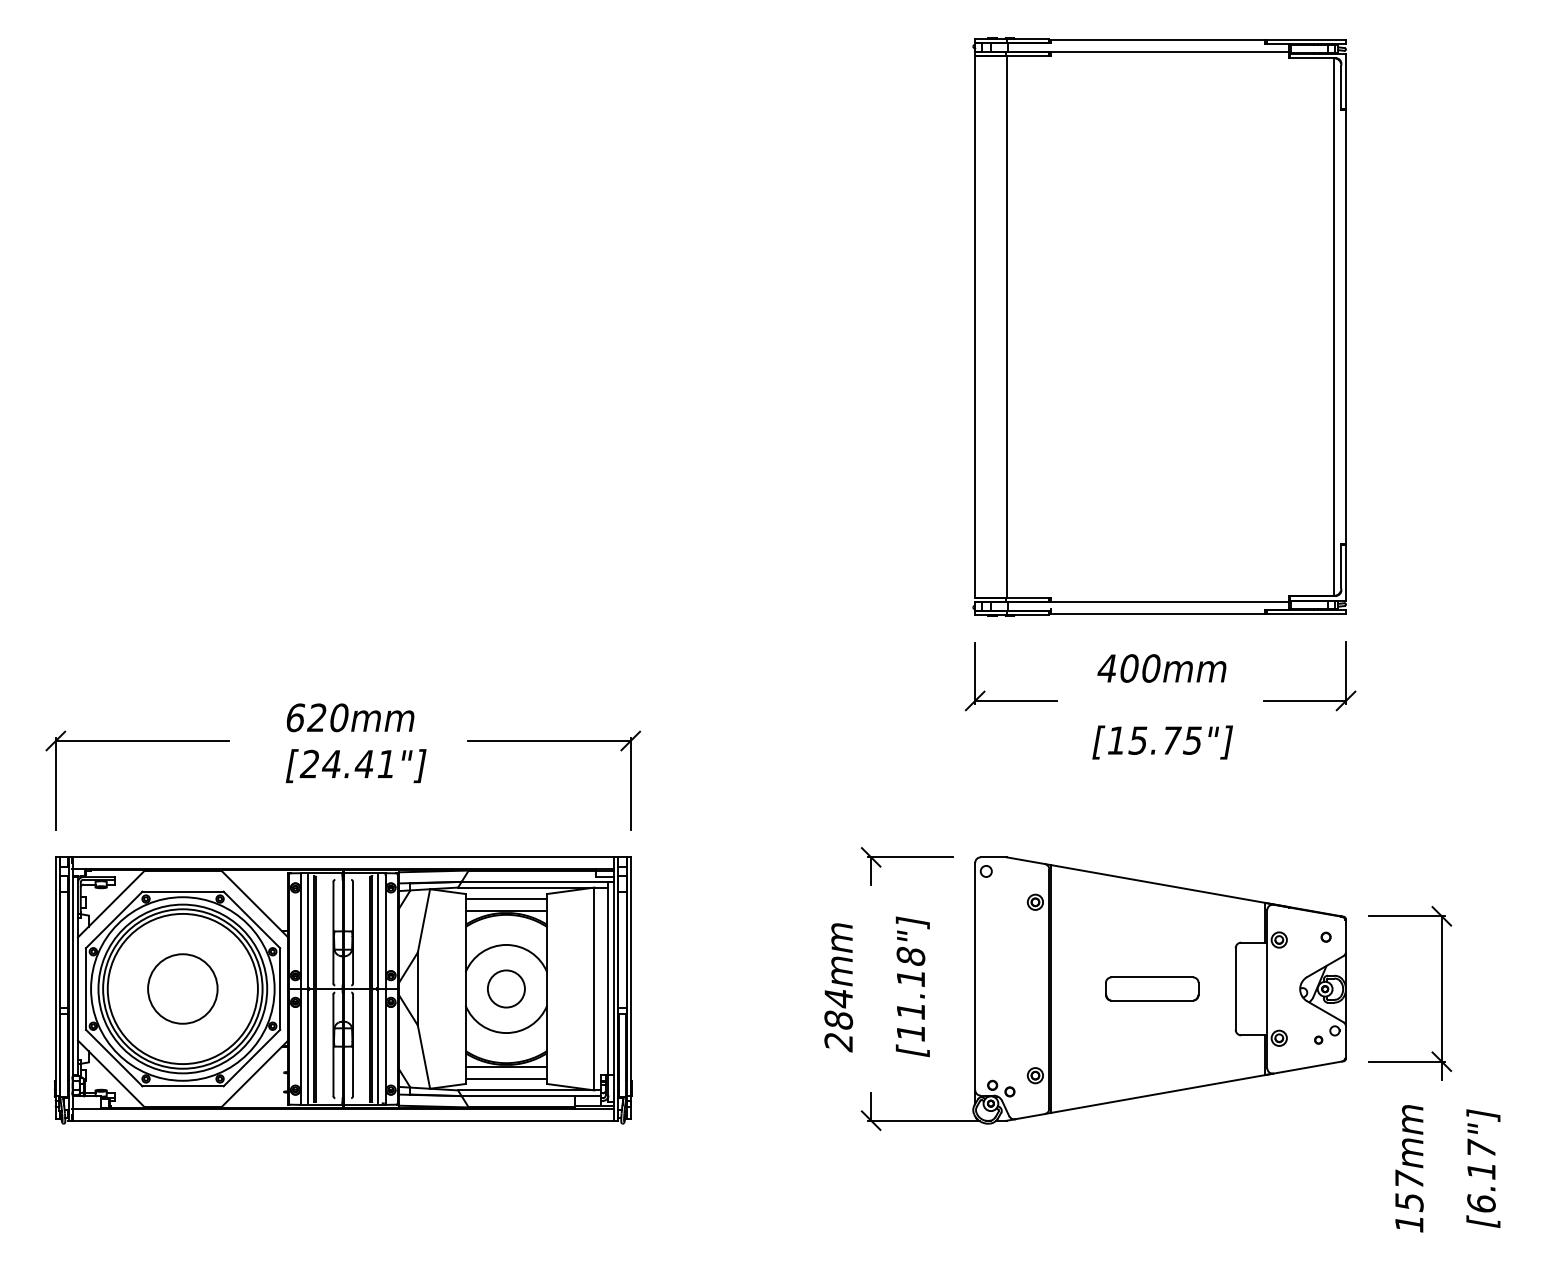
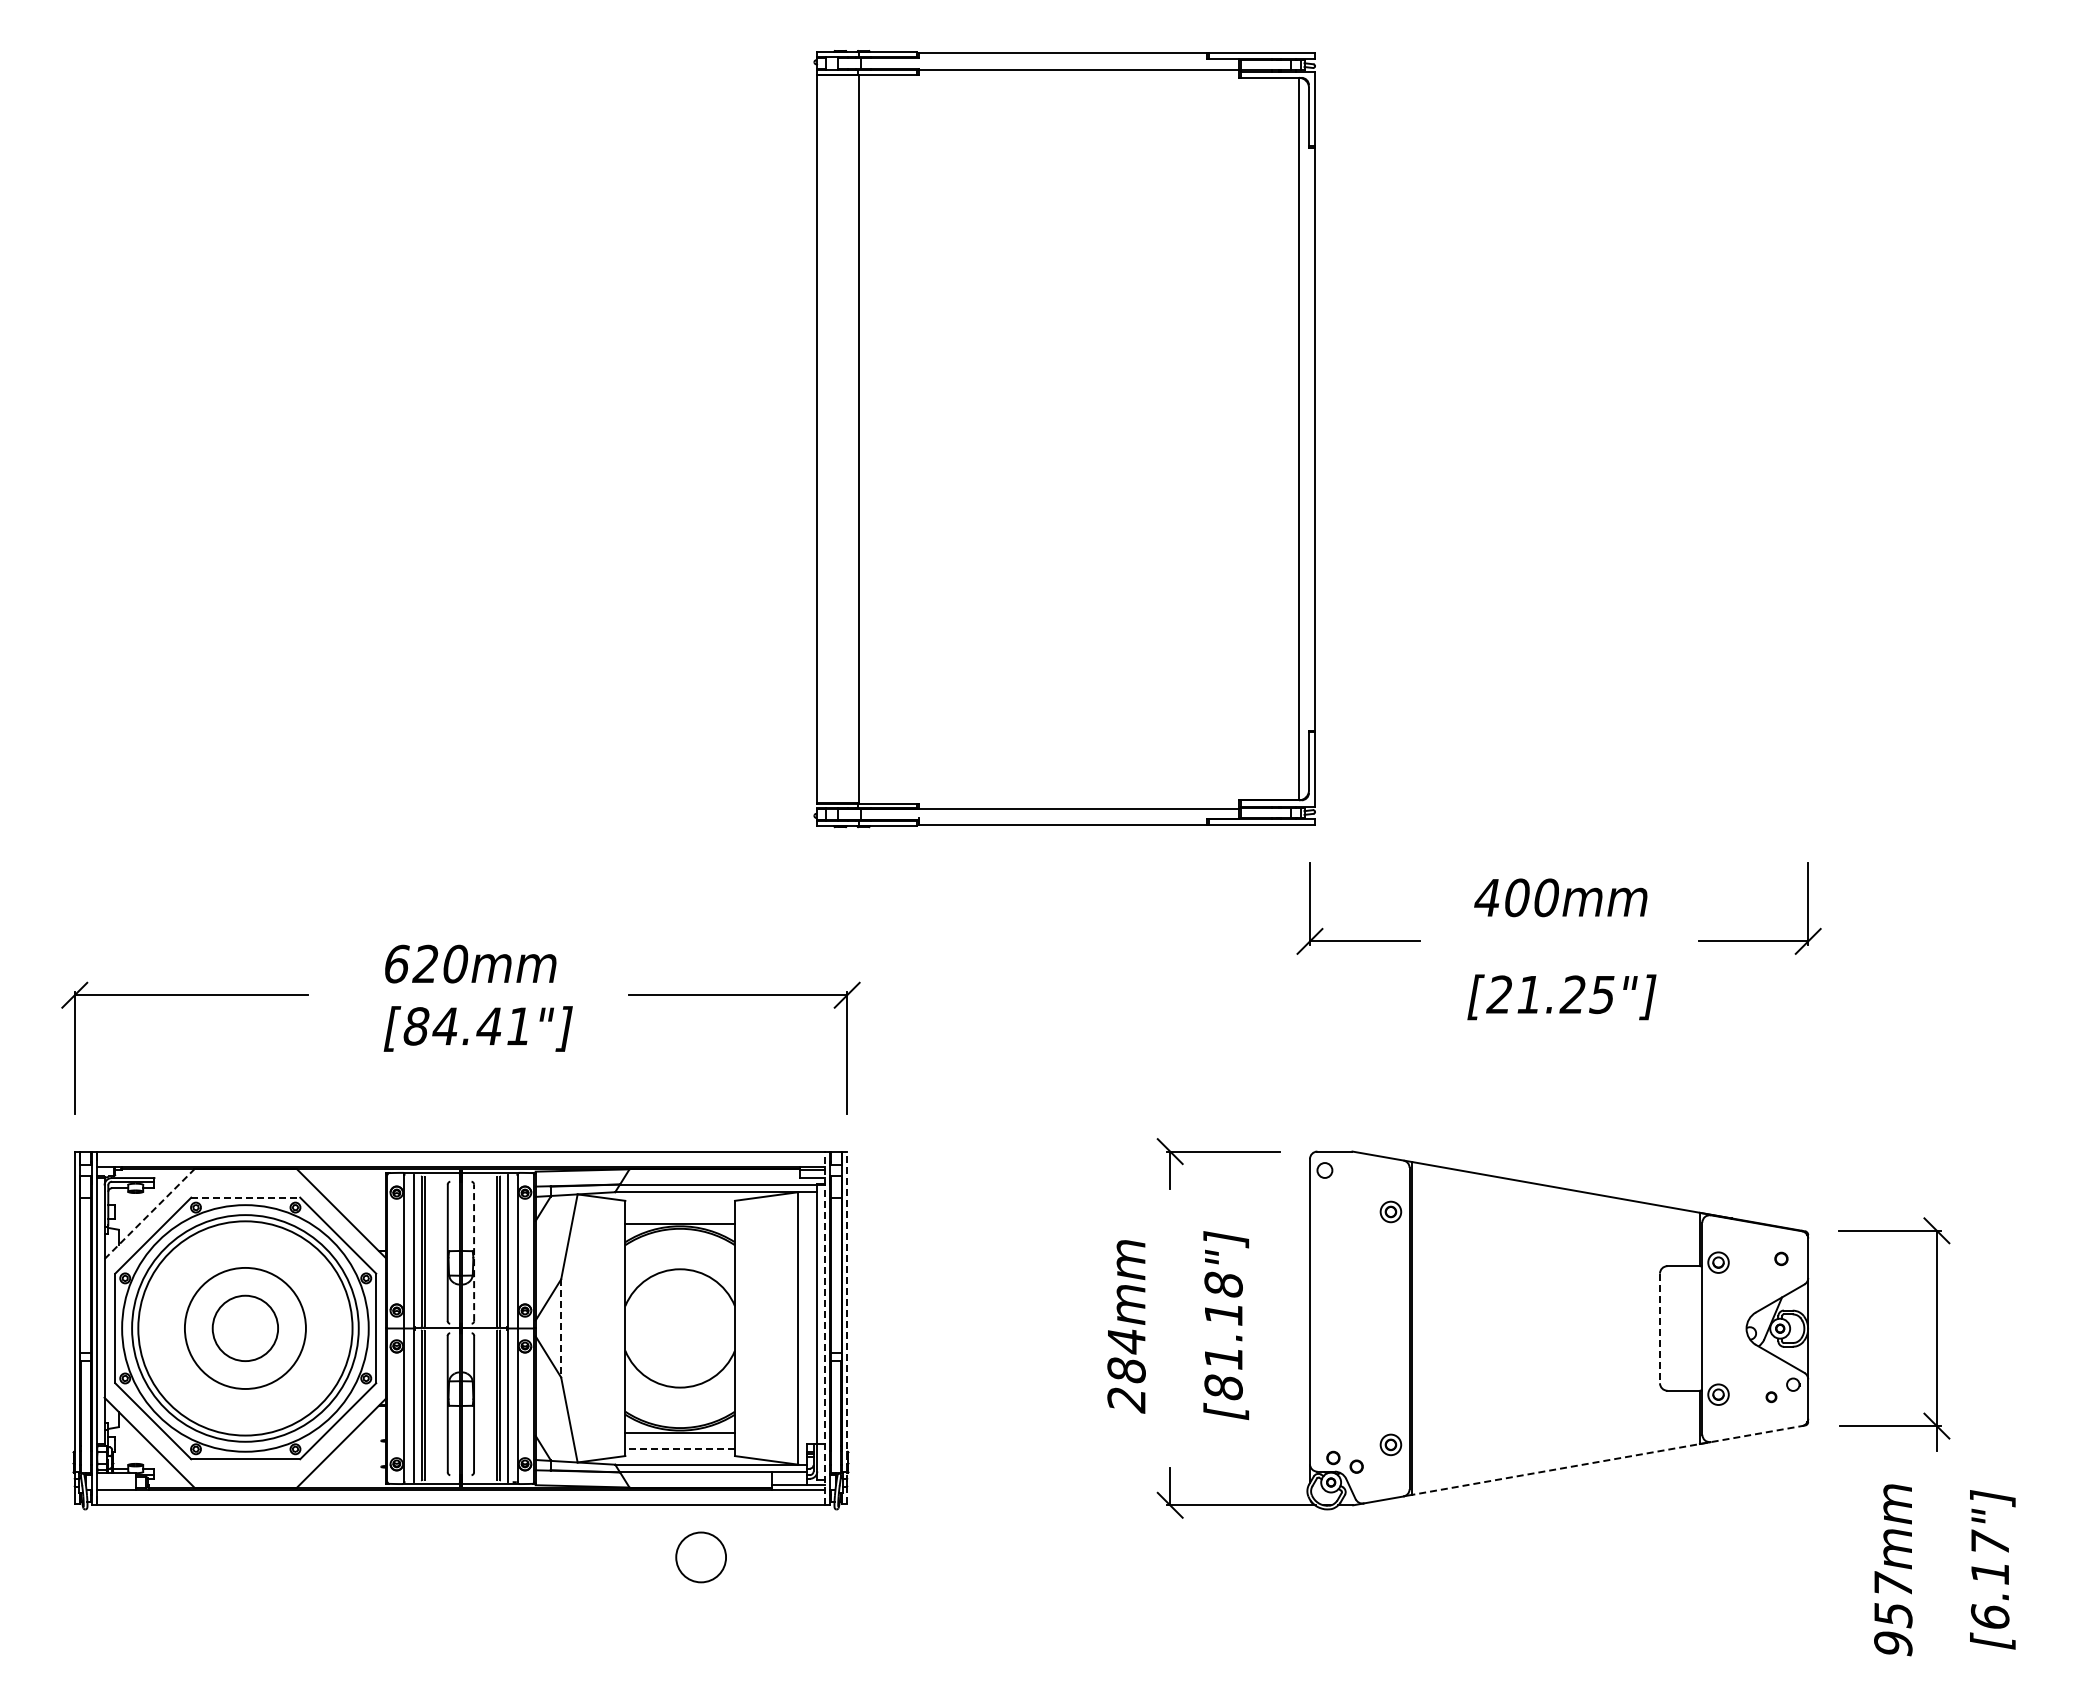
part: (1159, 327) -> (1064, 439), moved
text: (1143, 740) -> (1536, 994), [15.75"] -> [21.25"]
text: (309, 764) -> (415, 1026), [24.41"] -> [84.41"]
line: (182, 891) -> (245, 1197), solid -> dashed
line: (505, 898) -> (679, 1207), removed
line: (111, 904) -> (149, 1214), solid -> dashed
line: (353, 932) -> (474, 1252), solid -> dashed
line: (630, 988) -> (847, 1327), solid -> dashed
circle: (182, 989) -> (245, 1328), size x0.6
circle: (182, 989) -> (245, 1328), size x0.7
line: (418, 989) -> (561, 1328), solid -> dashed
circle: (505, 989) -> (700, 1557), moved
line: (613, 989) -> (824, 1328), solid -> dashed
part: (1151, 989) -> (1547, 1328), removed
line: (1236, 989) -> (1660, 1328), solid -> dashed
text: (910, 1032) -> (1223, 1387), [11.18"] -> [81.18"]
line: (506, 1079) -> (680, 1449), solid -> dashed
line: (1197, 1087) -> (1608, 1460), solid -> dashed
text: (1409, 1223) -> (1893, 1643), 157mm -> 957mm

